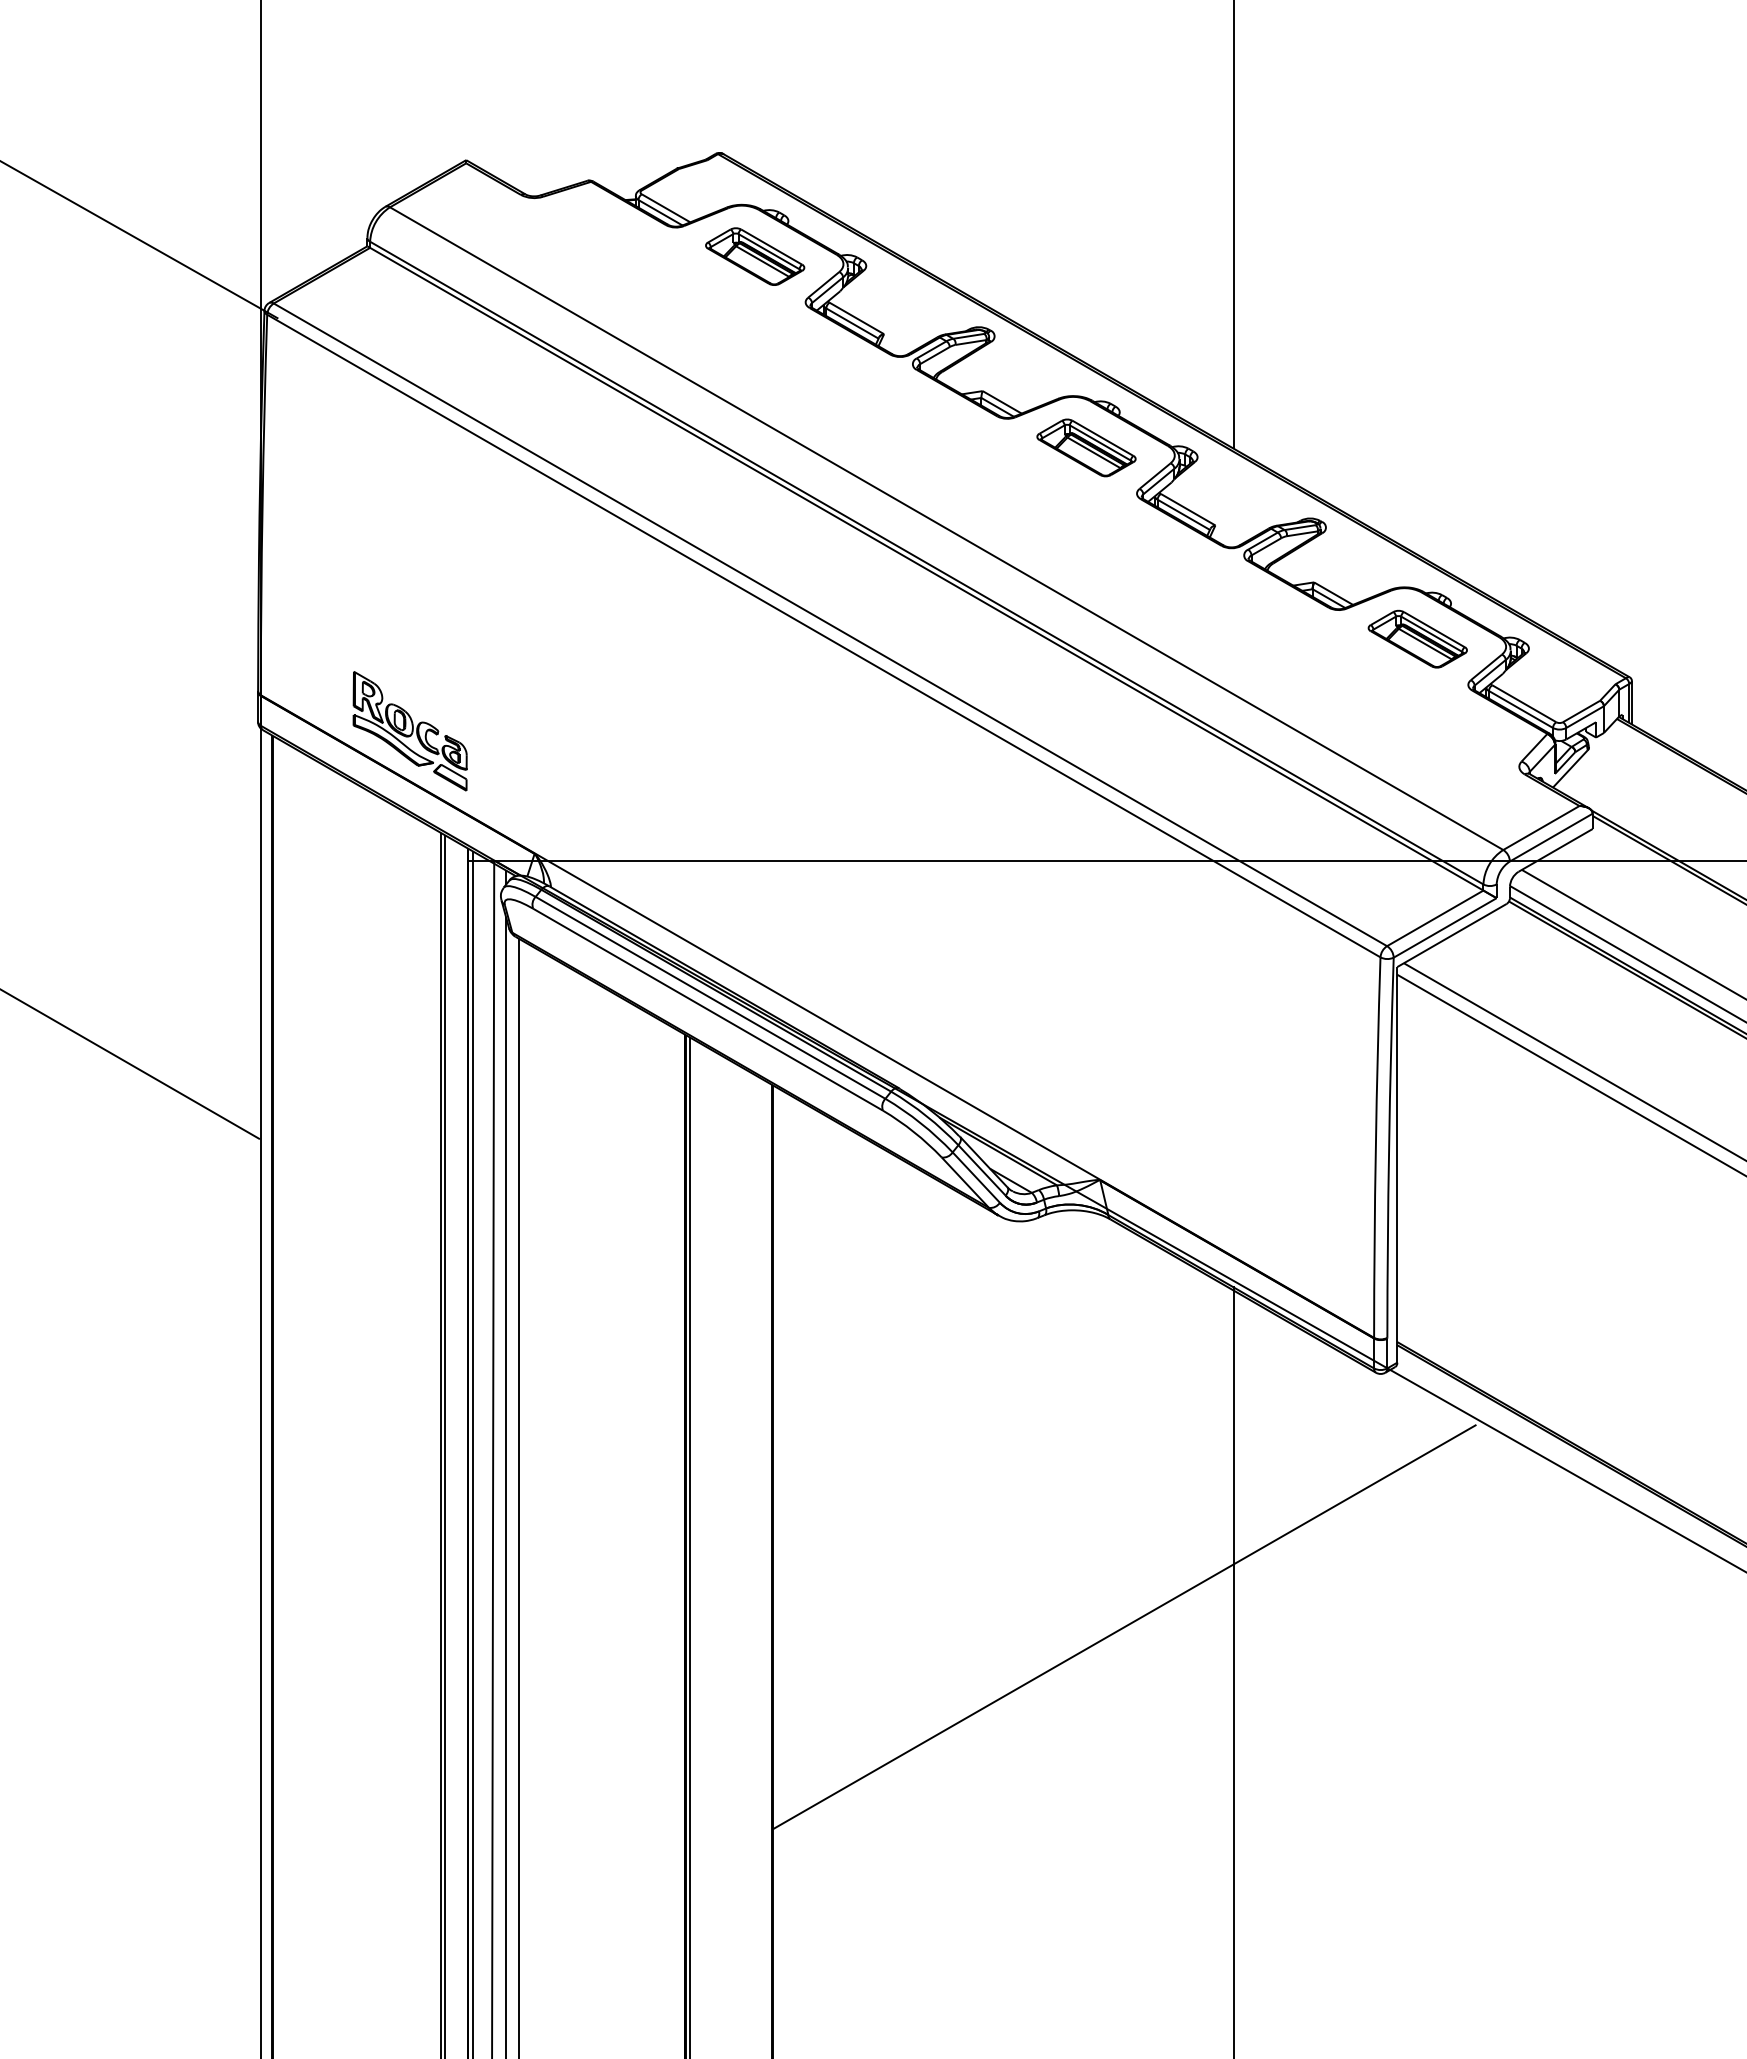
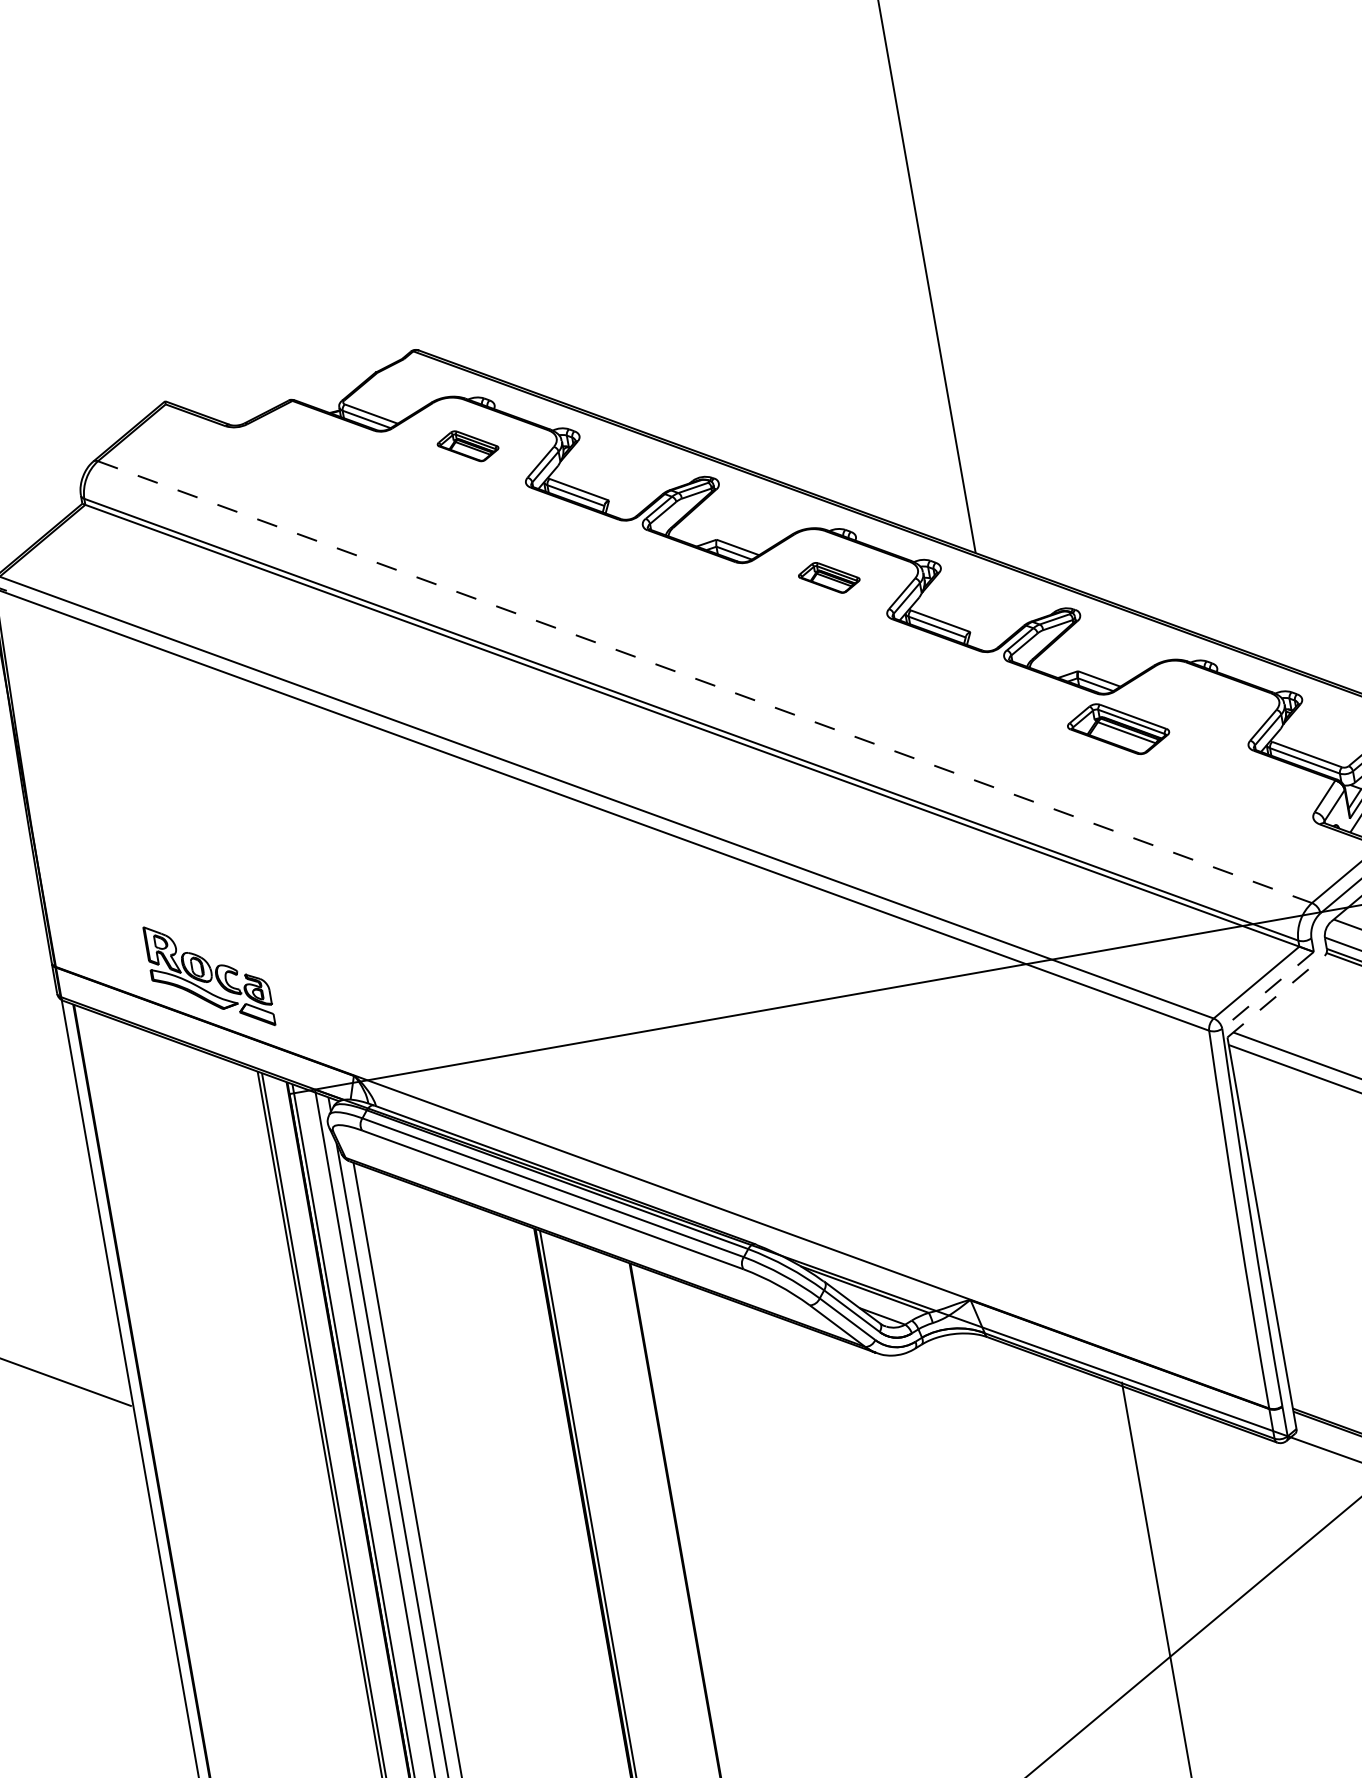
part: (755, 256) -> (468, 446), size x0.6
part: (1086, 447) -> (829, 577), size x0.6
line: (946, 528) -> (704, 682), solid -> dashed
part: (1417, 638) -> (1118, 728), moved
line: (1444, 928) -> (1267, 991), solid -> dashed
line: (1452, 935) -> (1276, 996), solid -> dashed

